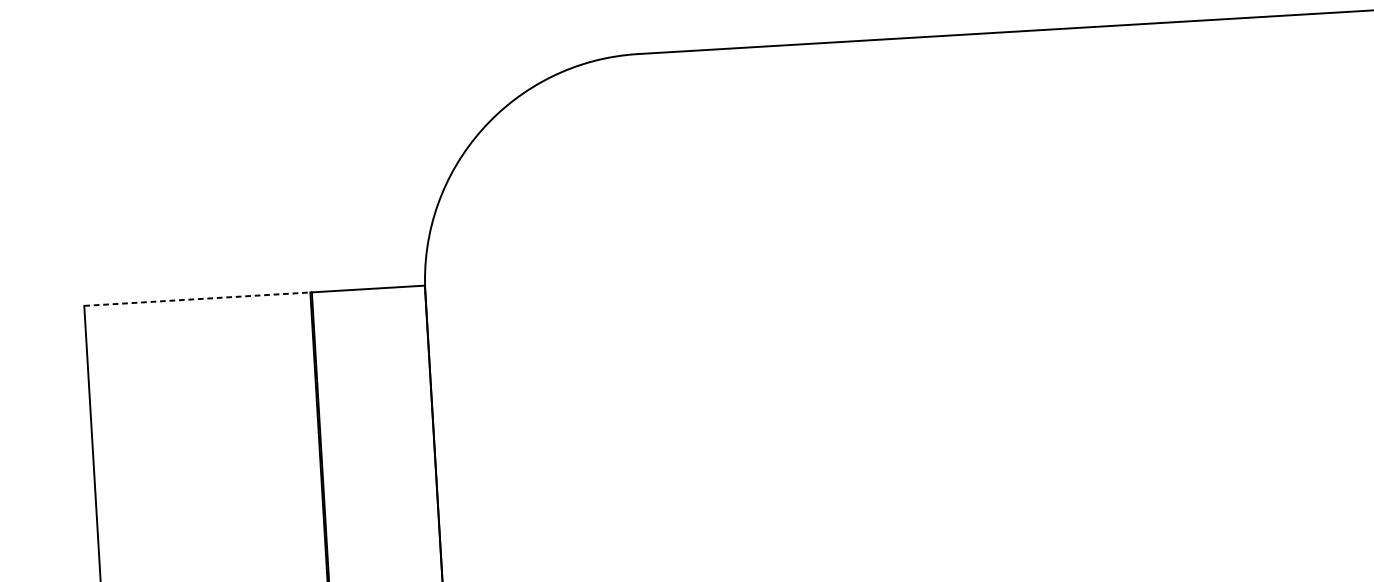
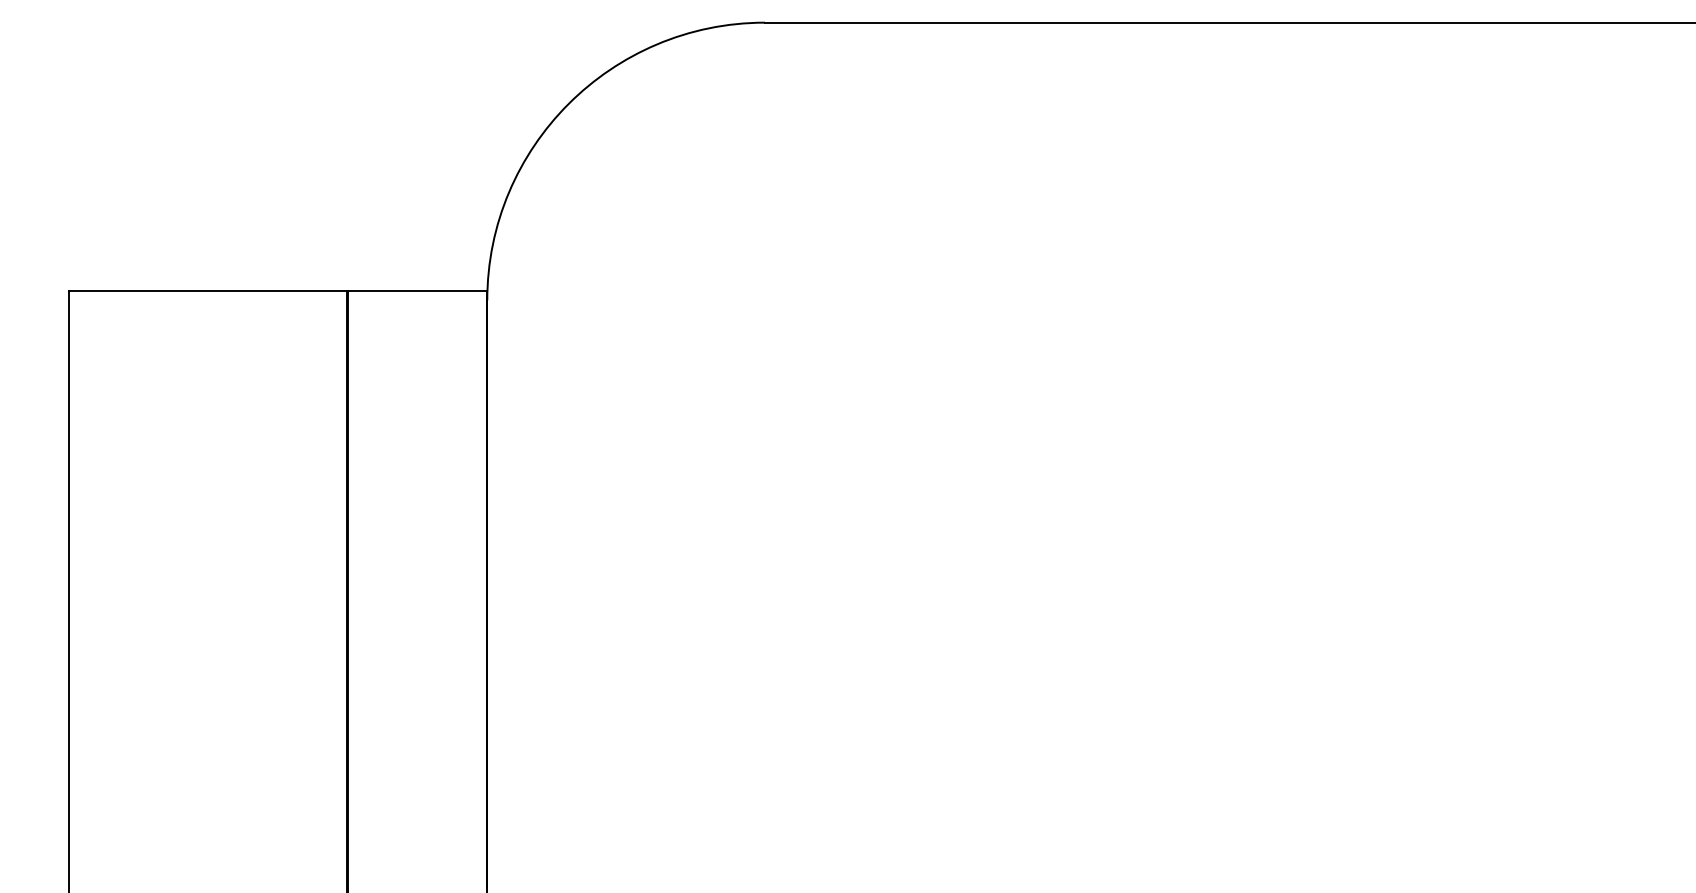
line: (197, 299) -> (207, 290), dashed -> solid

